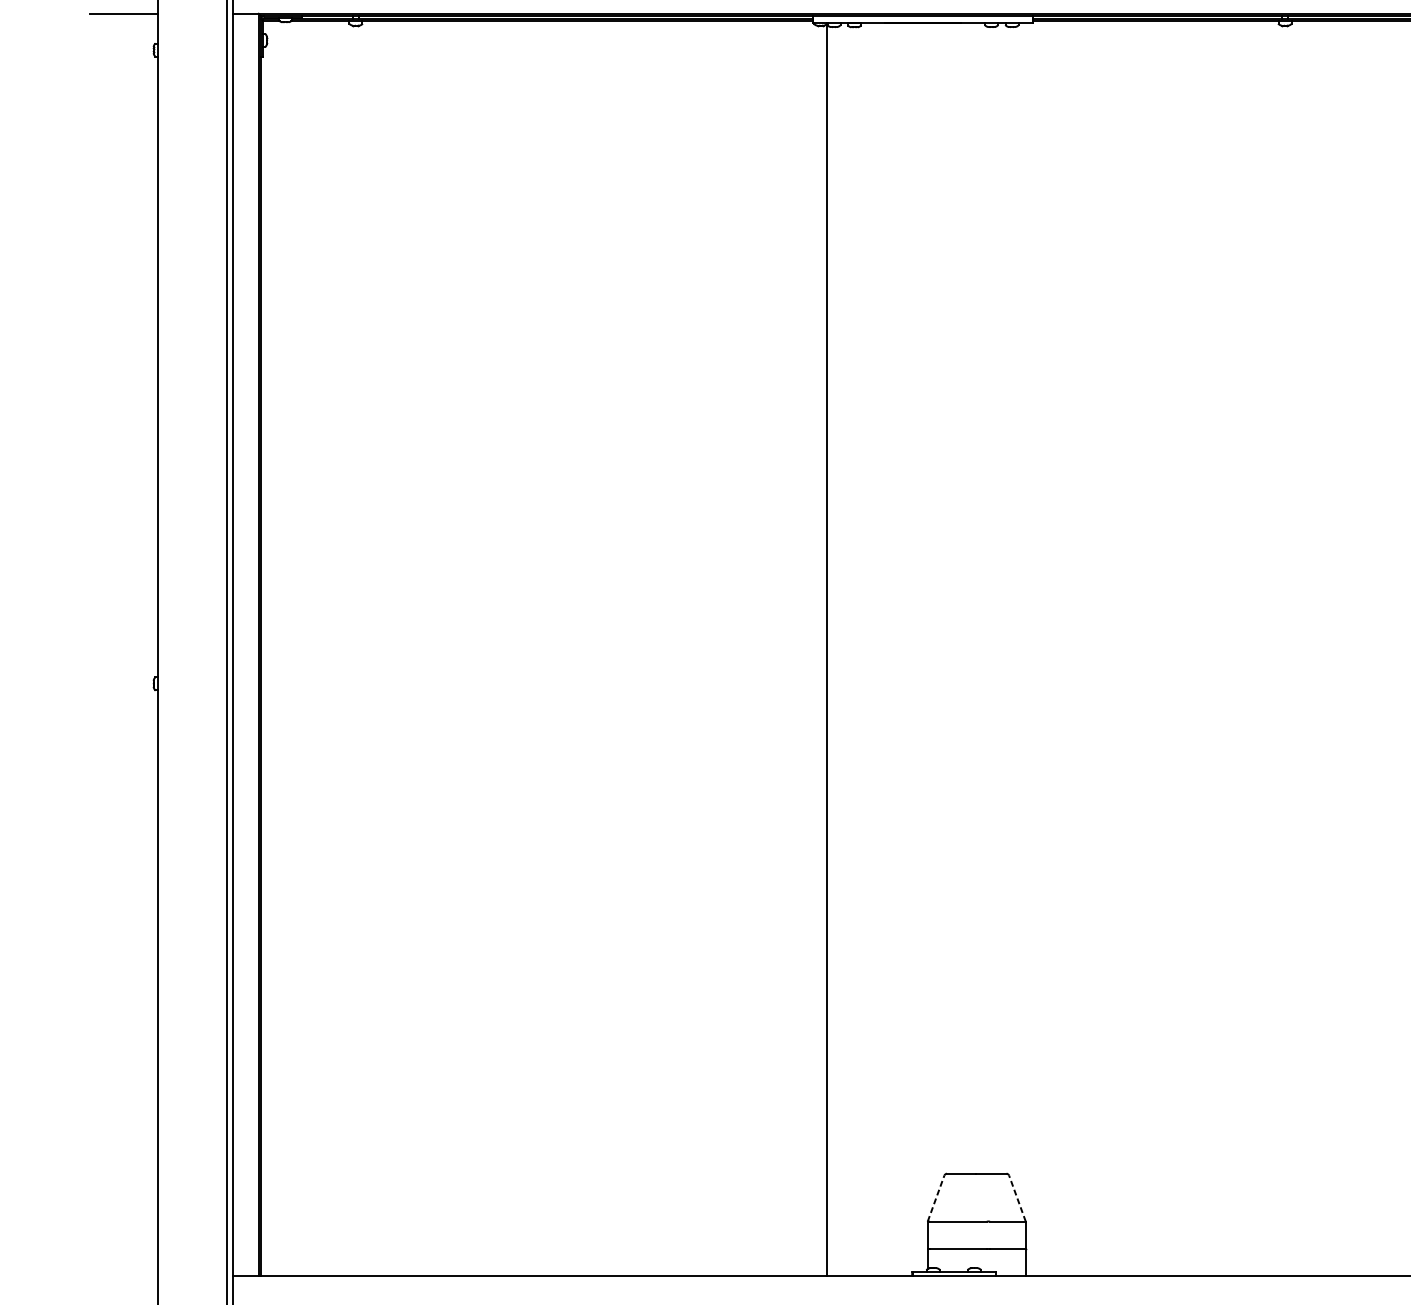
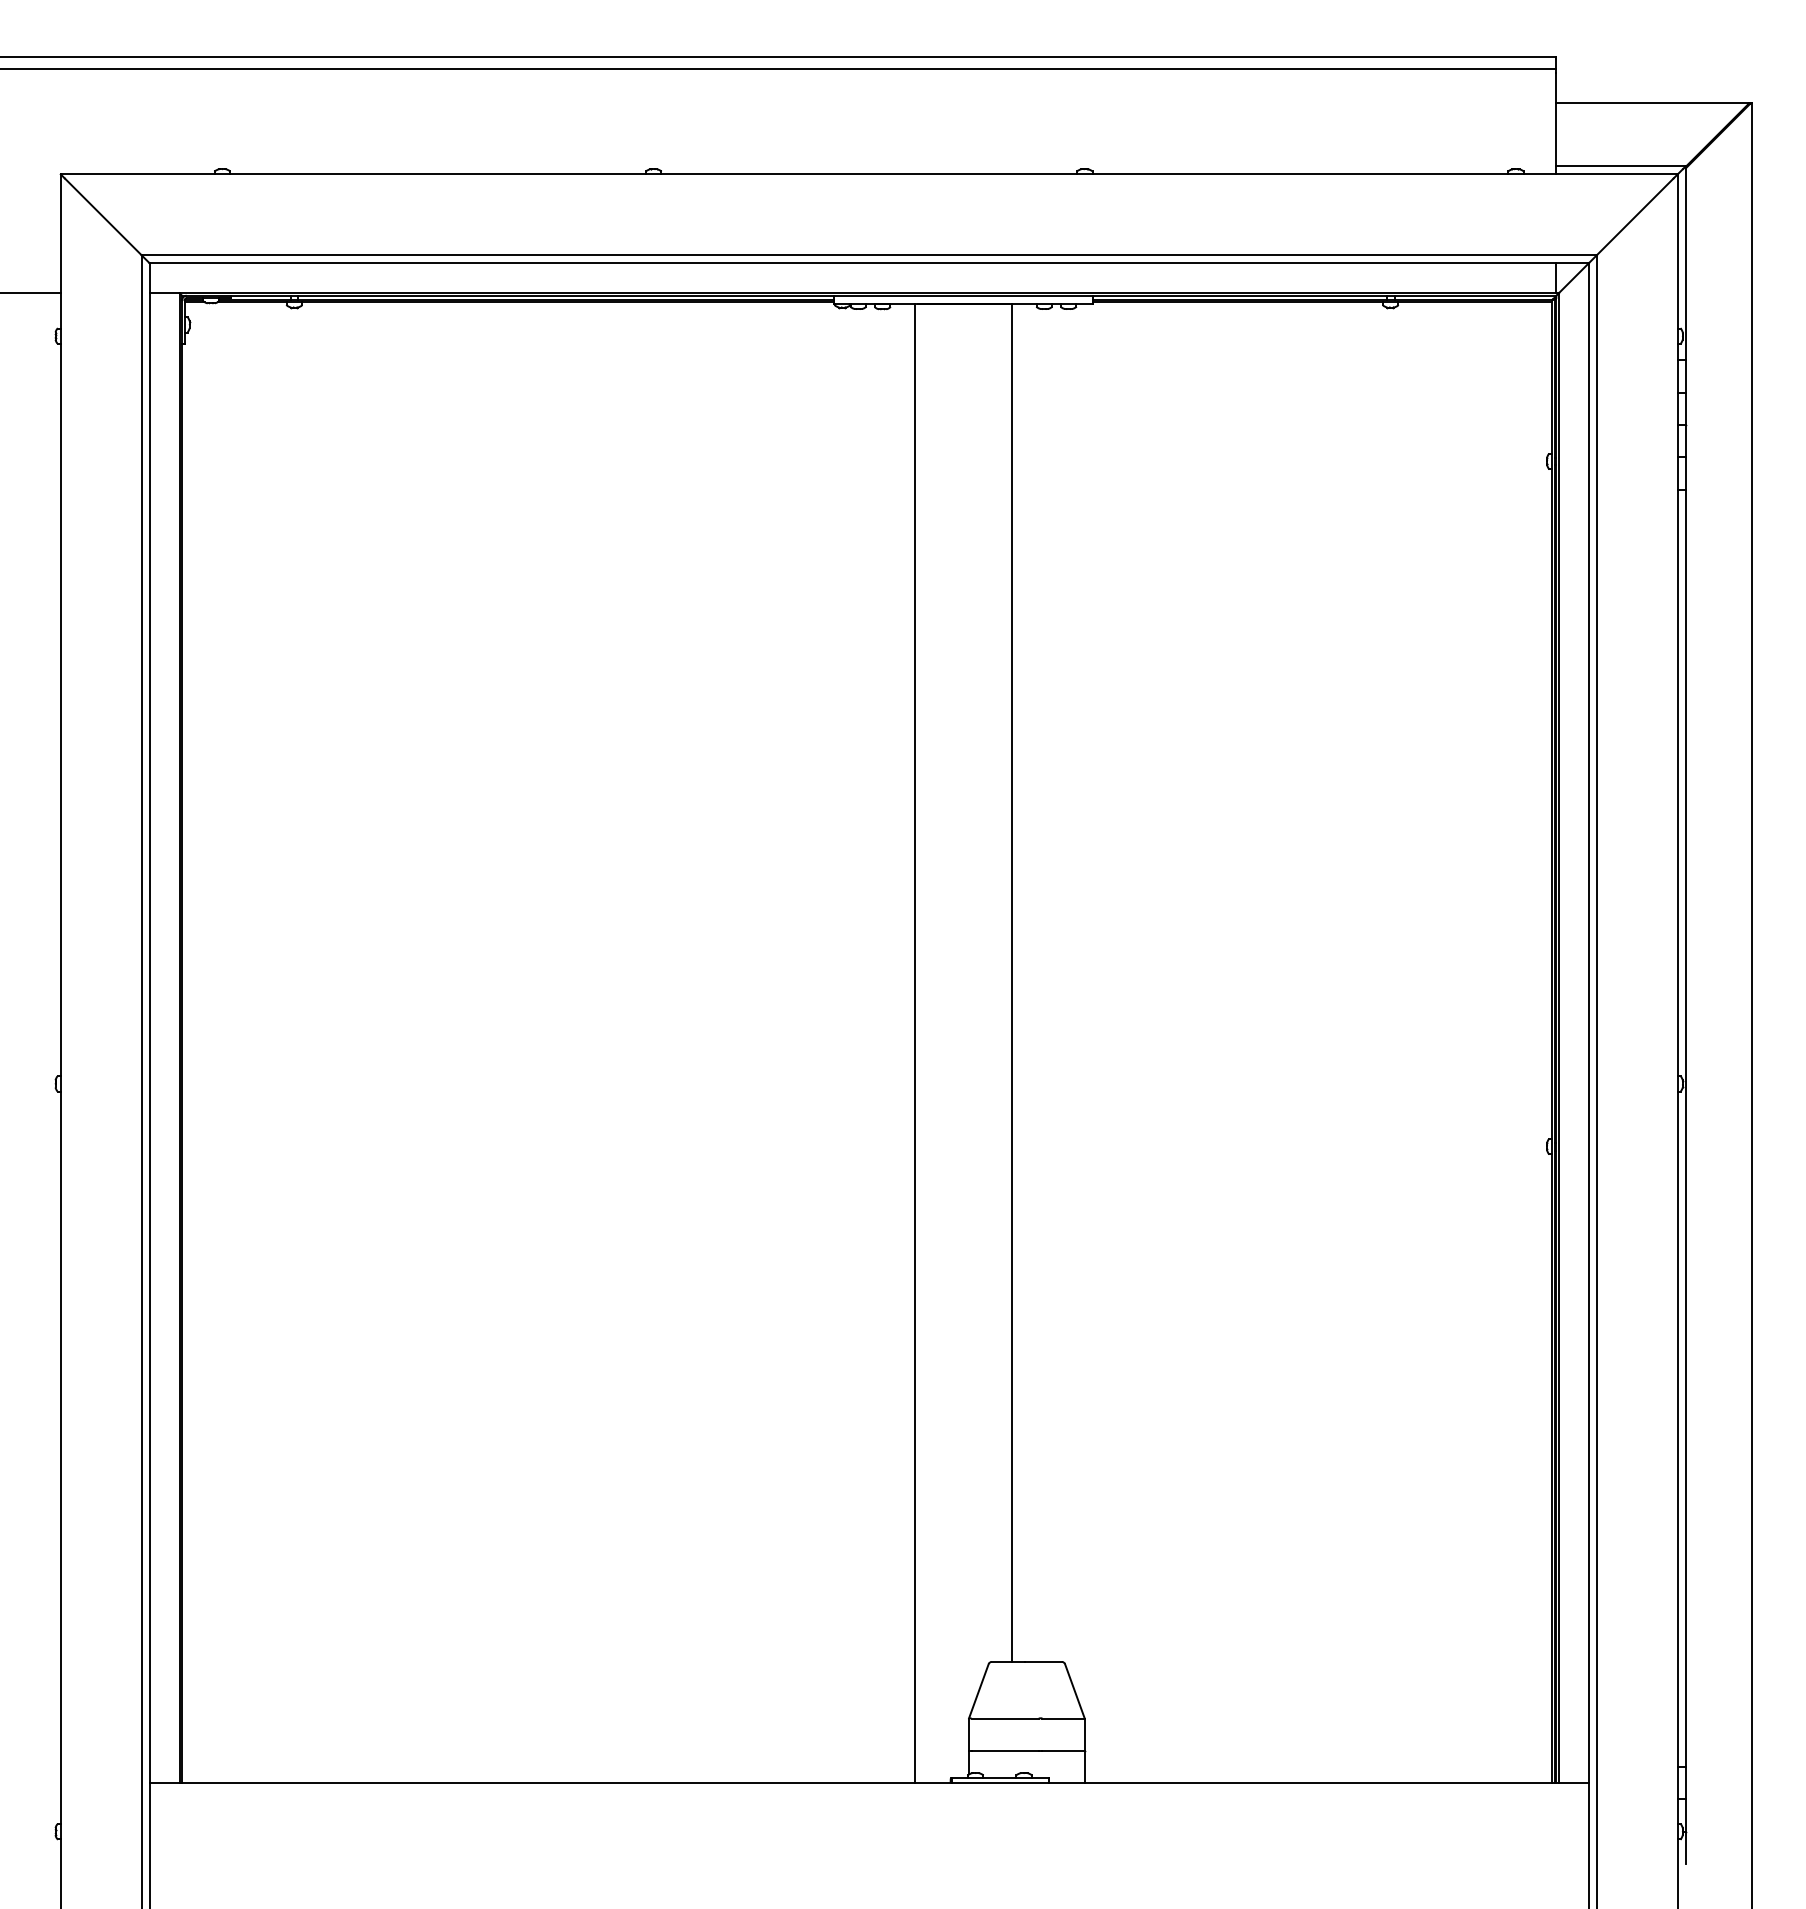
line: (964, 597) -> (1012, 982), added
line: (826, 649) -> (914, 1043), moved
line: (935, 1198) -> (978, 1691), dashed -> solid
line: (1017, 1198) -> (1074, 1691), dashed -> solid

